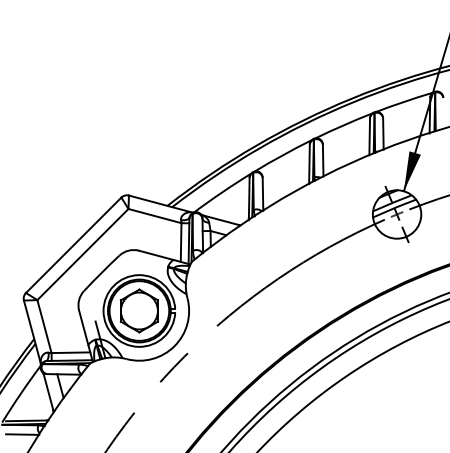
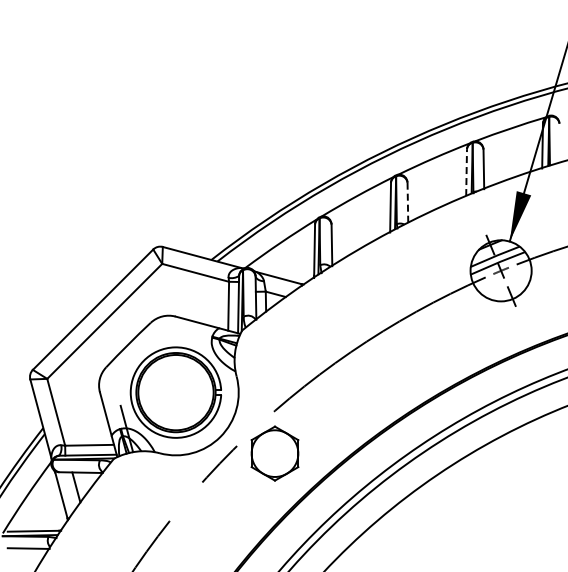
line: (369, 136) -> (466, 172), solid -> dashed
line: (322, 161) -> (407, 203), solid -> dashed
part: (139, 310) -> (274, 453), moved

